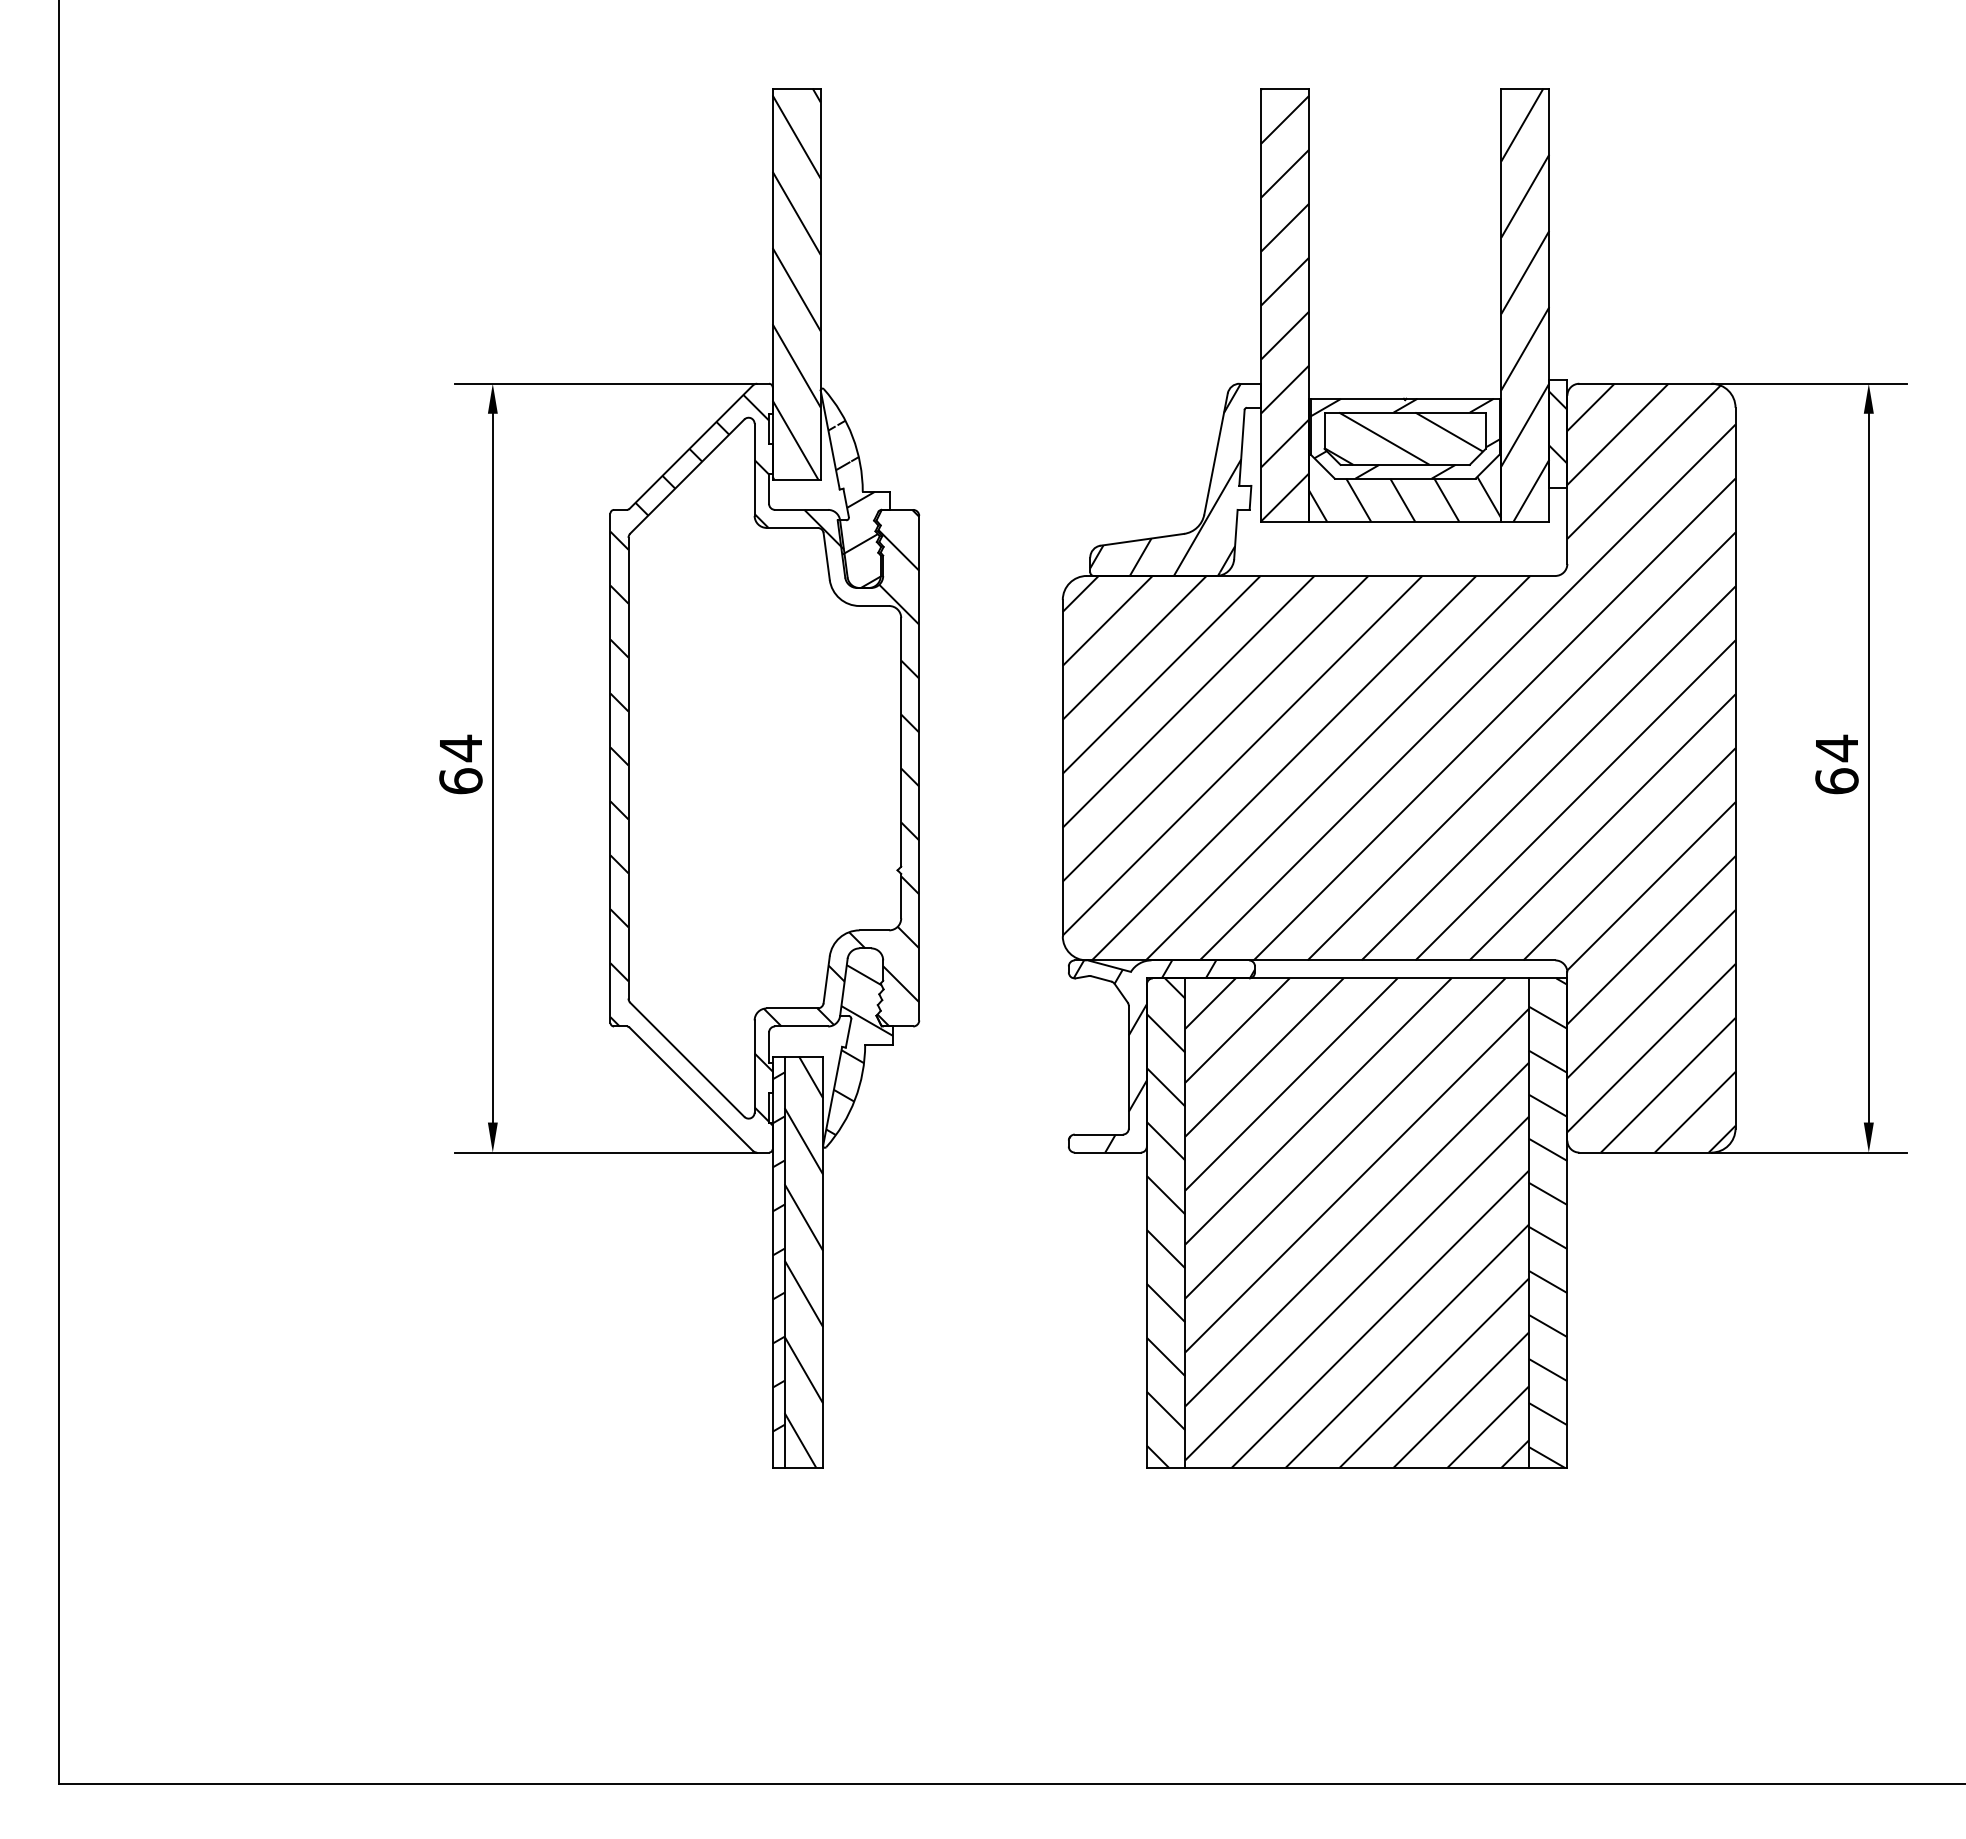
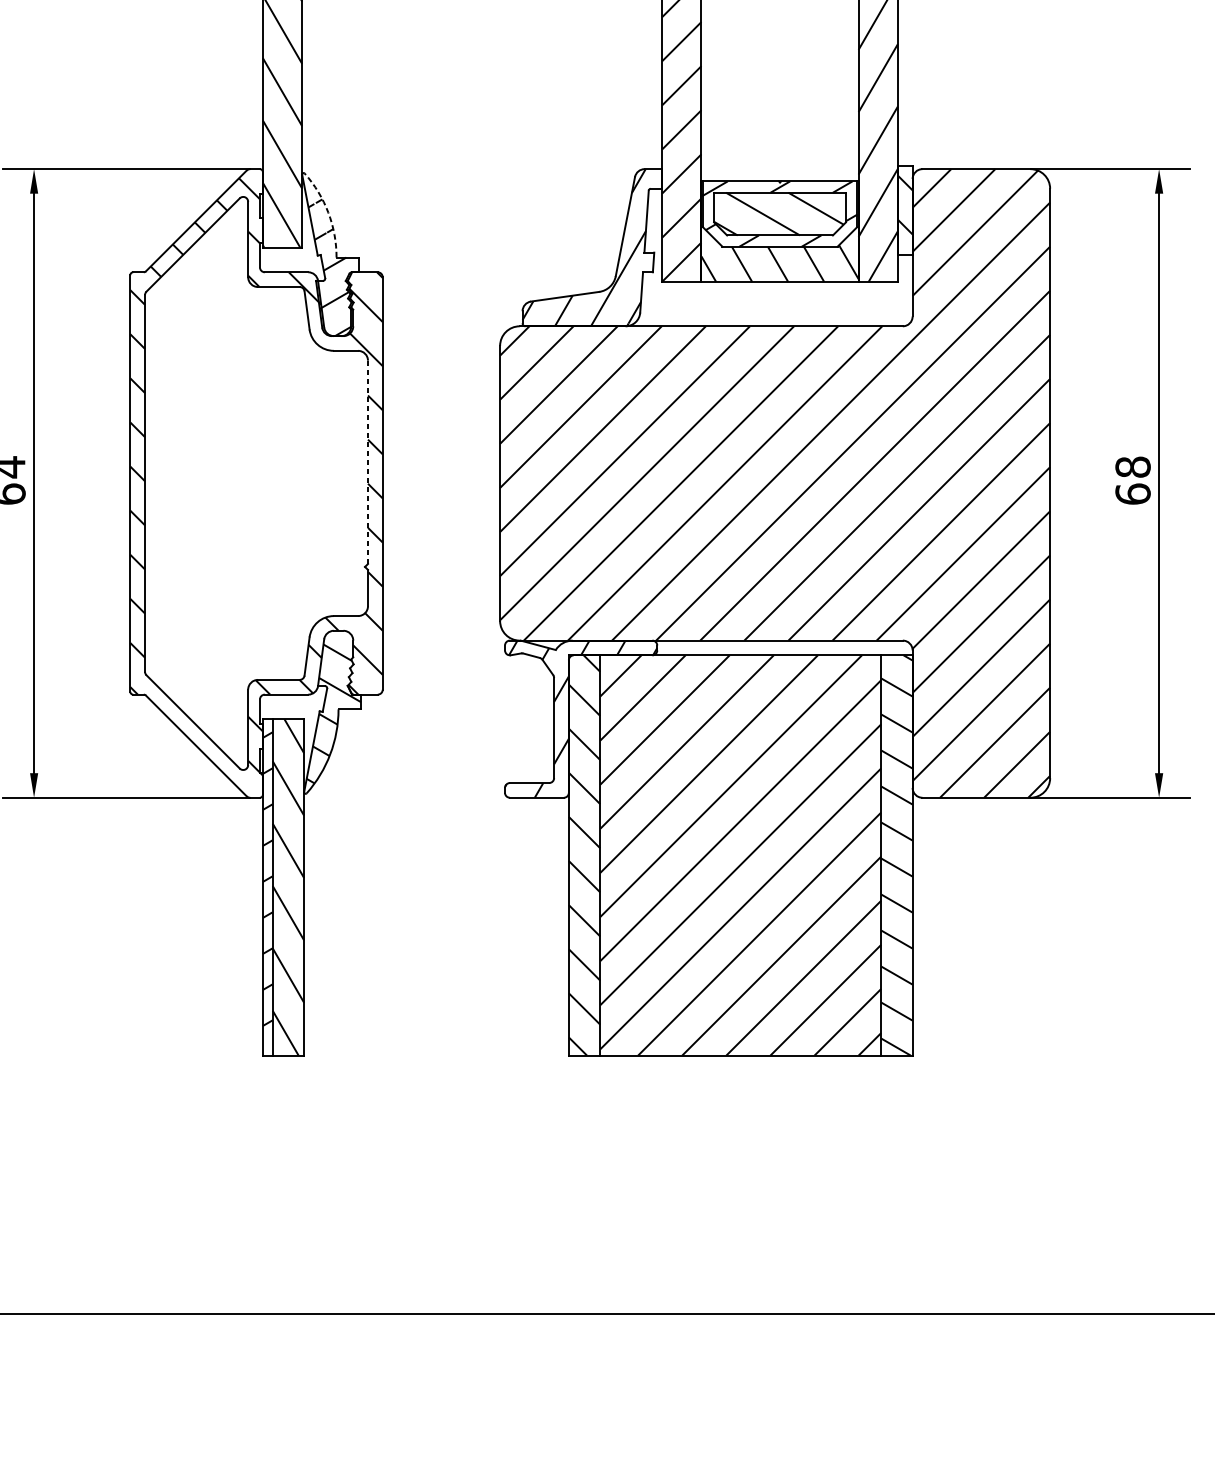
arc: (852, 436) -> (328, 212), solid -> dashed
line: (901, 742) -> (368, 462), solid -> dashed
text: (1836, 748) -> (1132, 467), 64 -> 68

